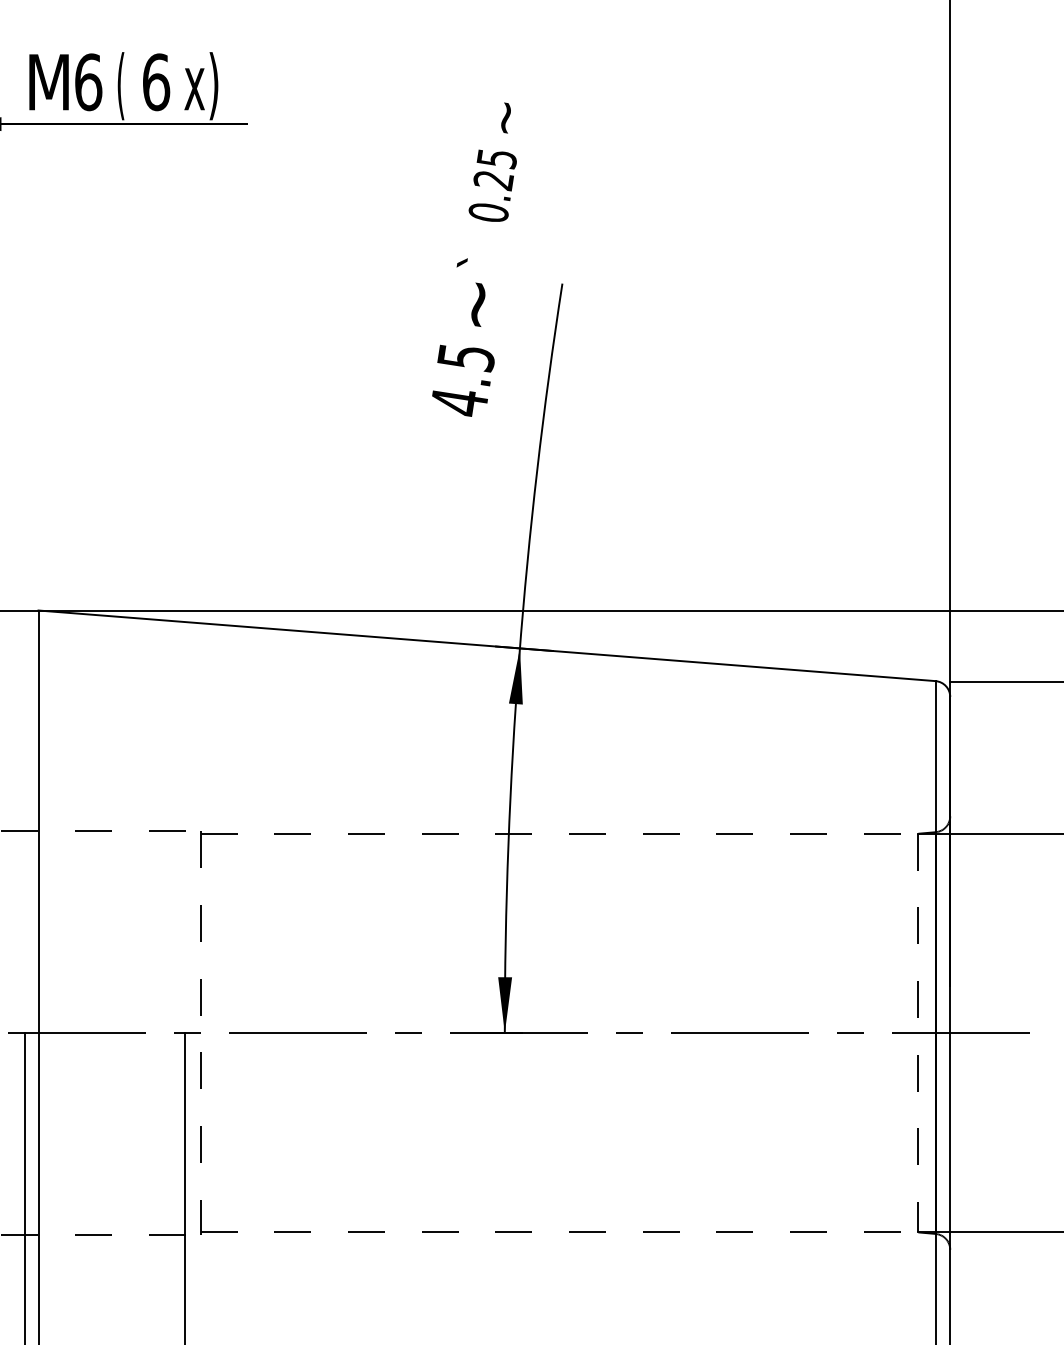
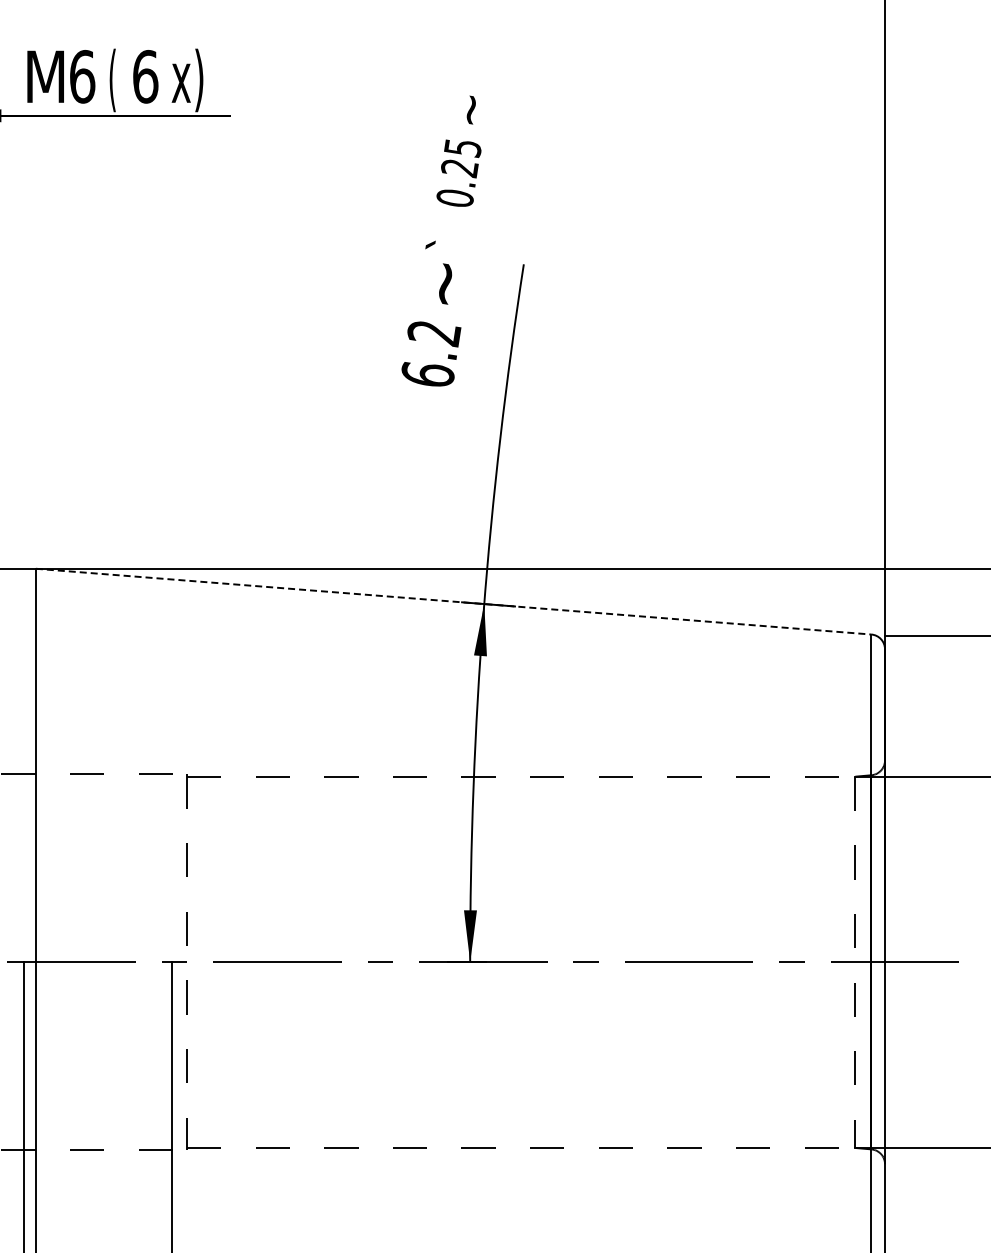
text: (463, 380) -> (431, 354), 4.5 -> 6.2
line: (487, 645) -> (454, 601), solid -> dashed

